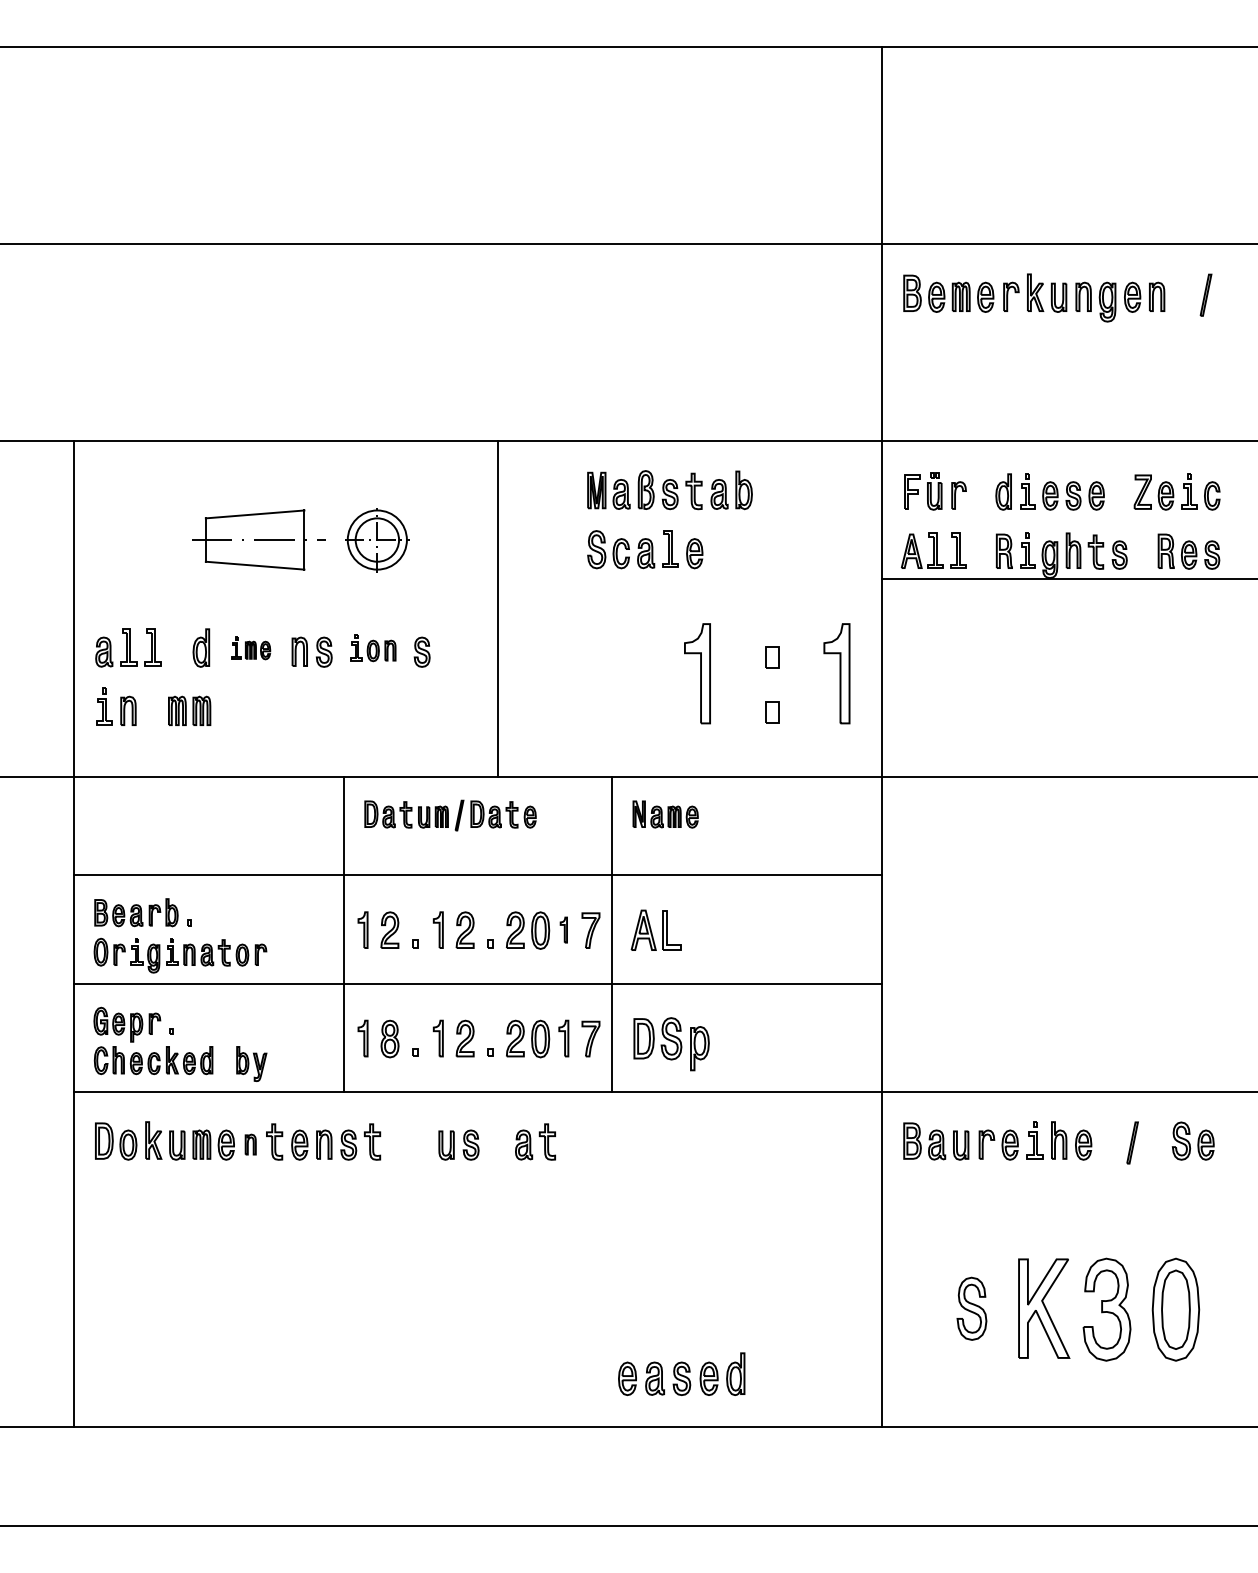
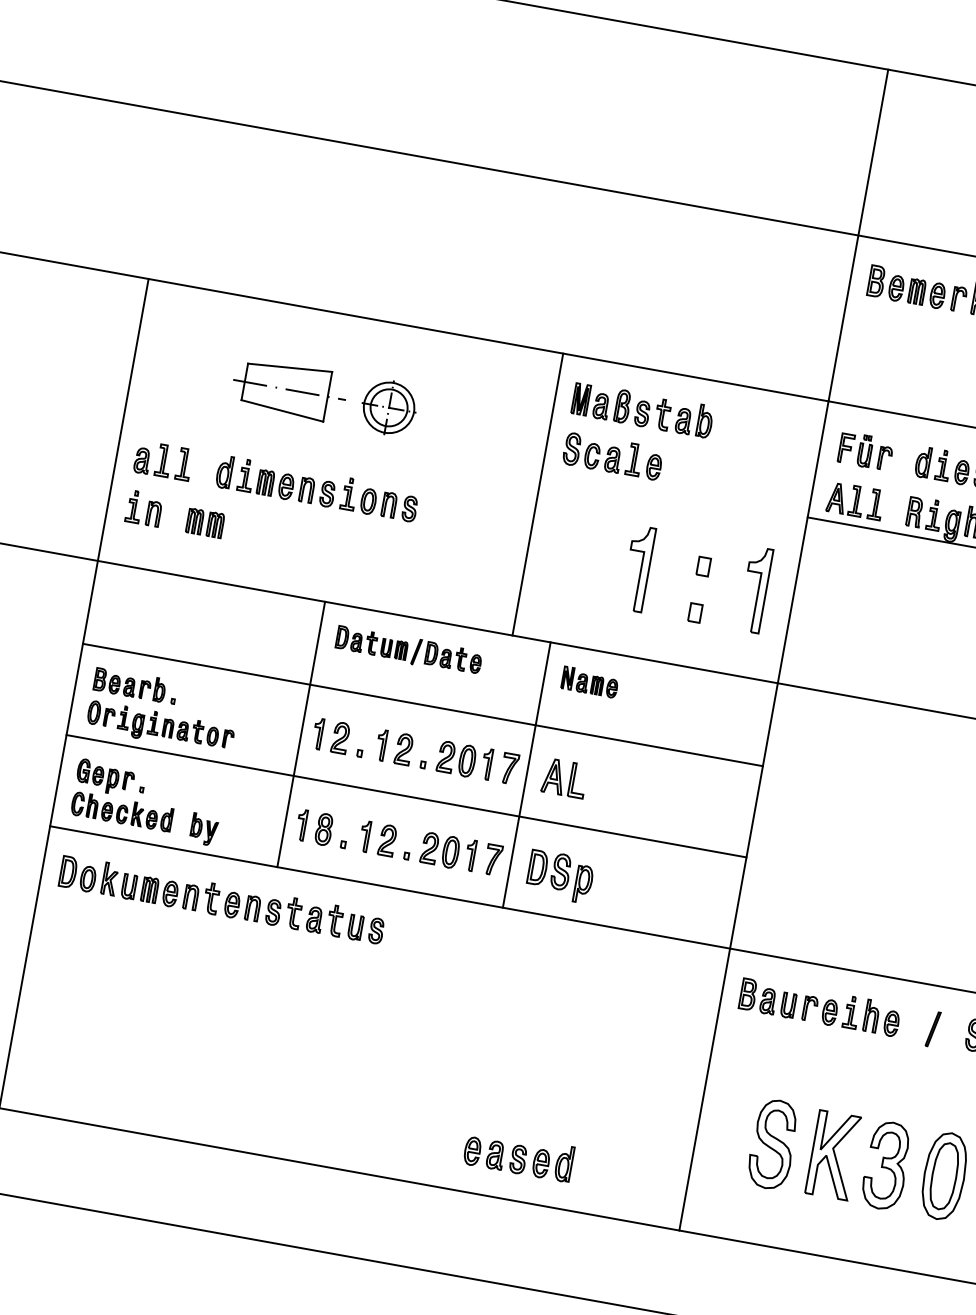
line: (497, 608) -> (537, 494), moved
part: (250, 647) -> (266, 479), size x1.67
part: (373, 647) -> (369, 497), size x1.43
part: (563, 929) -> (486, 763), size x1.43
part: (535, 1141) -> (325, 918), moved
part: (250, 1144) -> (190, 897), size x1.43
part: (971, 1308) -> (772, 1144), size x1.67

